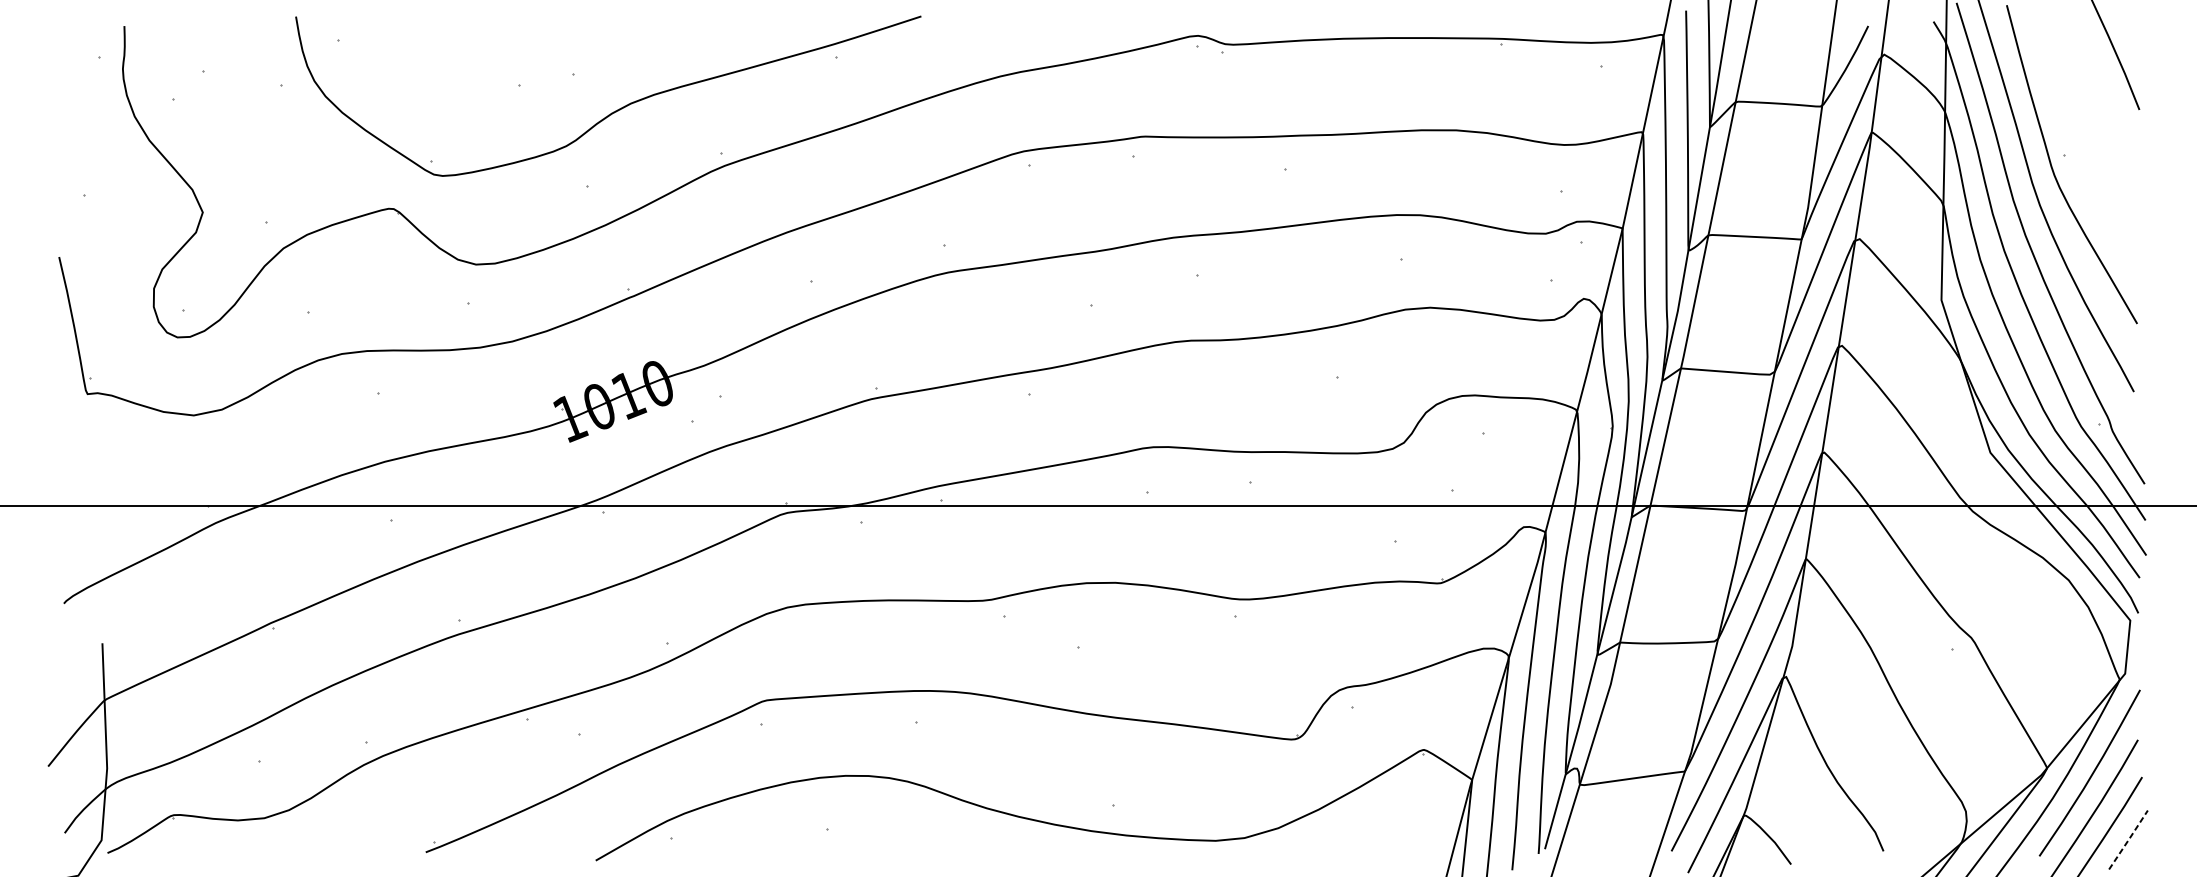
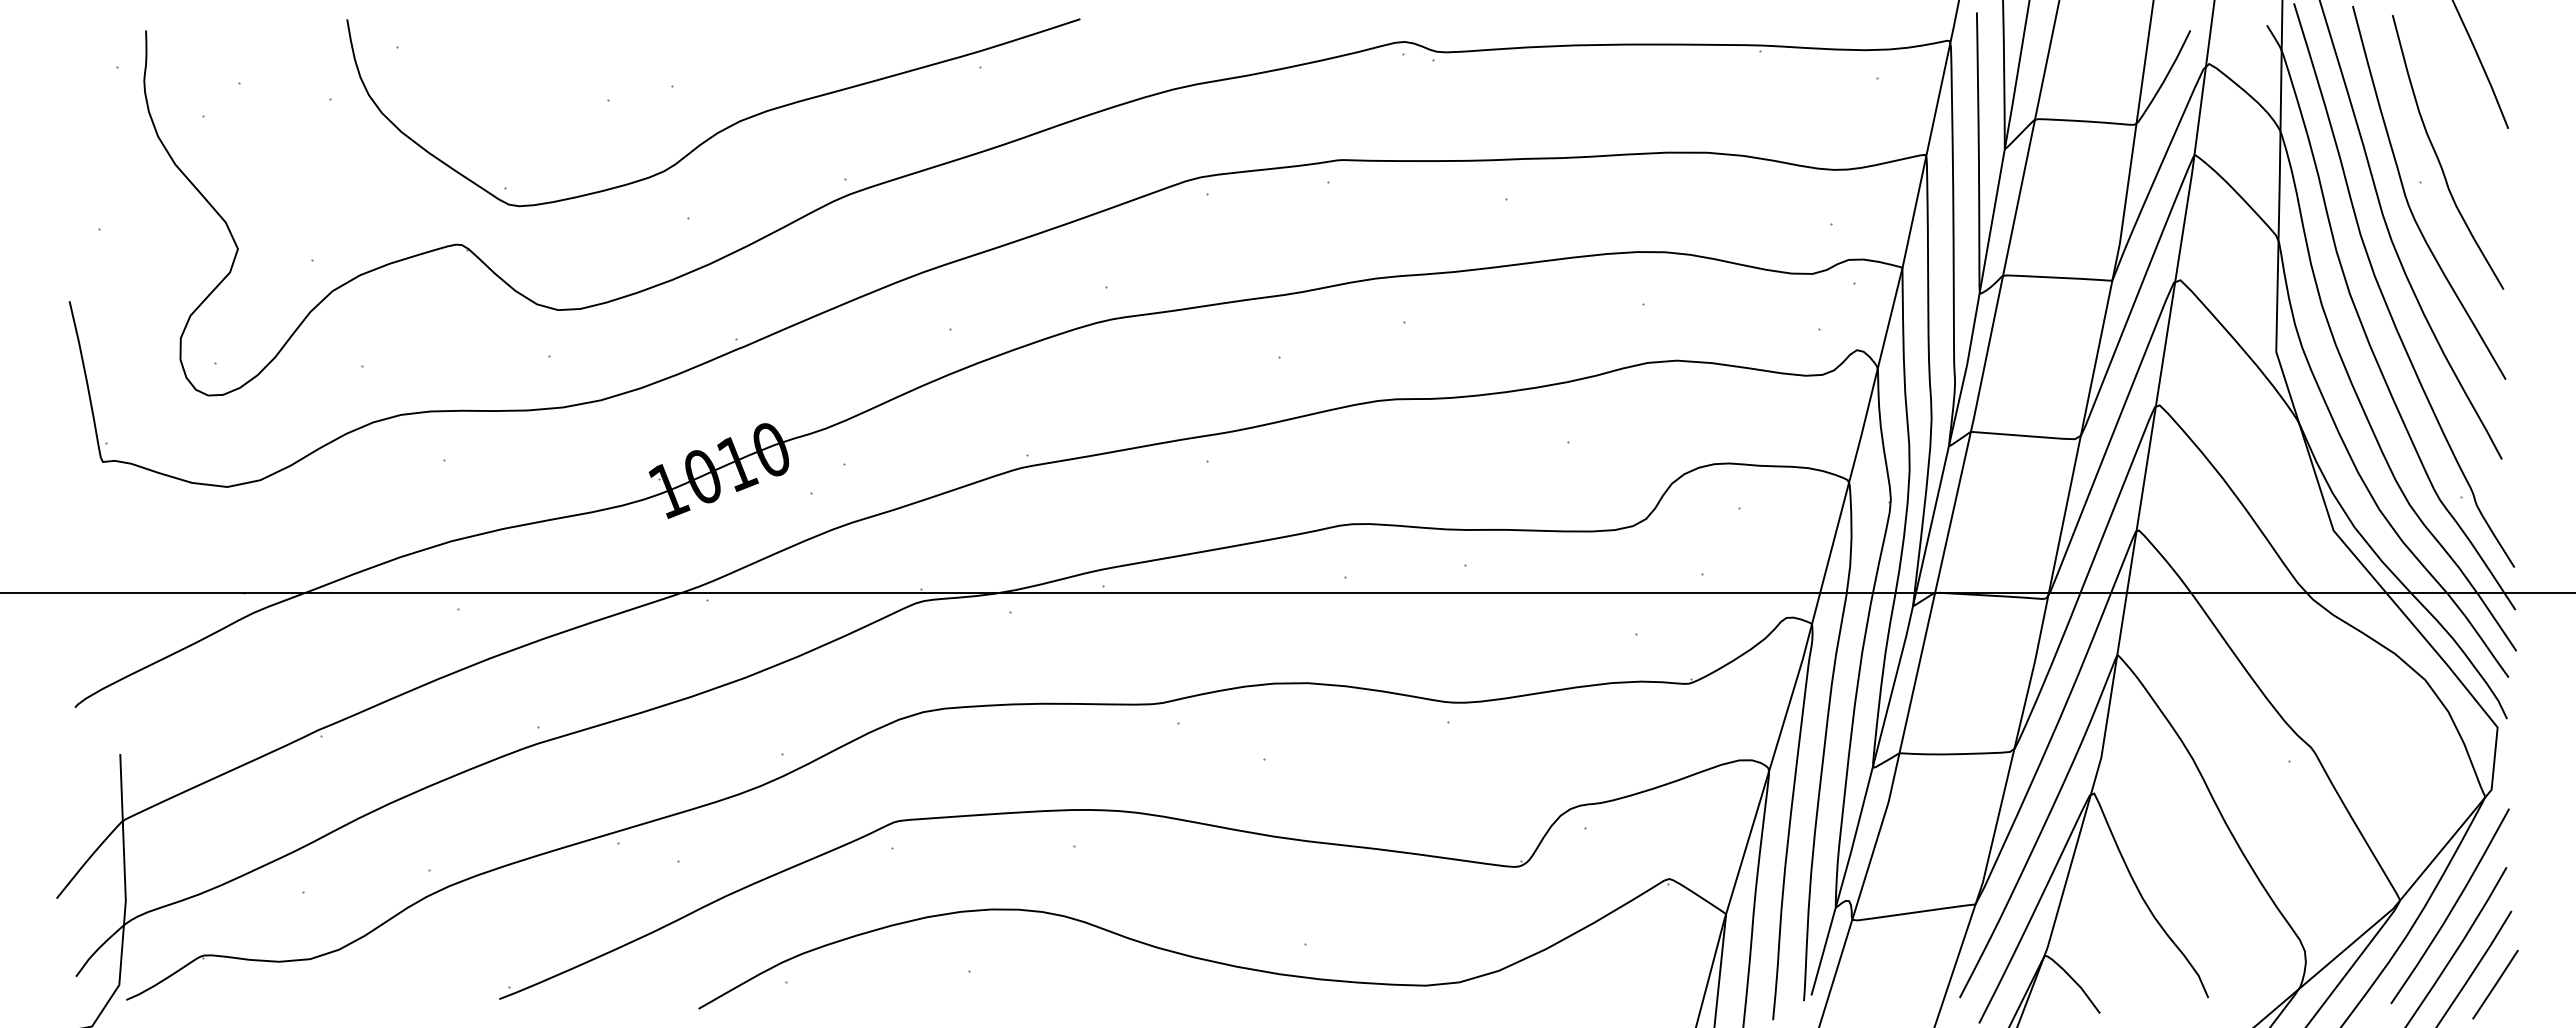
curve: (2079, 131) -> (2437, 154), added
line: (2128, 839) -> (2495, 984), dashed -> solid

